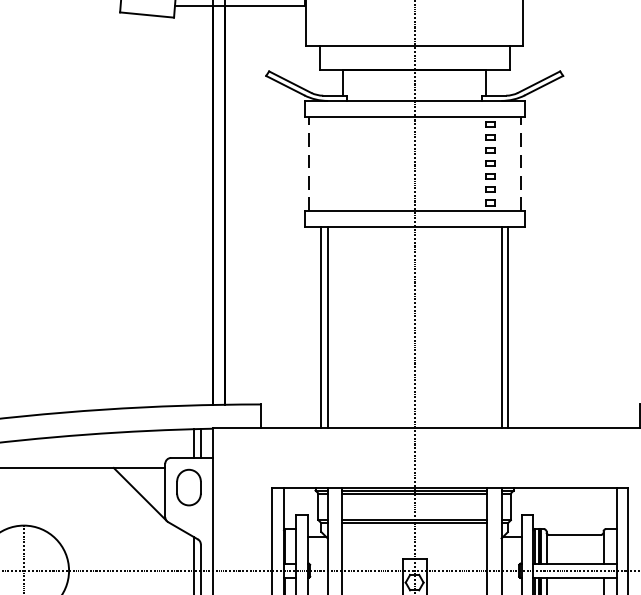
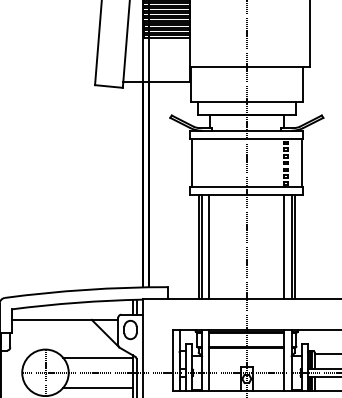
line: (309, 162) -> (192, 162), dashed -> solid
line: (520, 162) -> (301, 162), dashed -> solid
line: (342, 327) -> (209, 247), added
line: (487, 327) -> (284, 247), added
line: (126, 542) -> (98, 358), added

